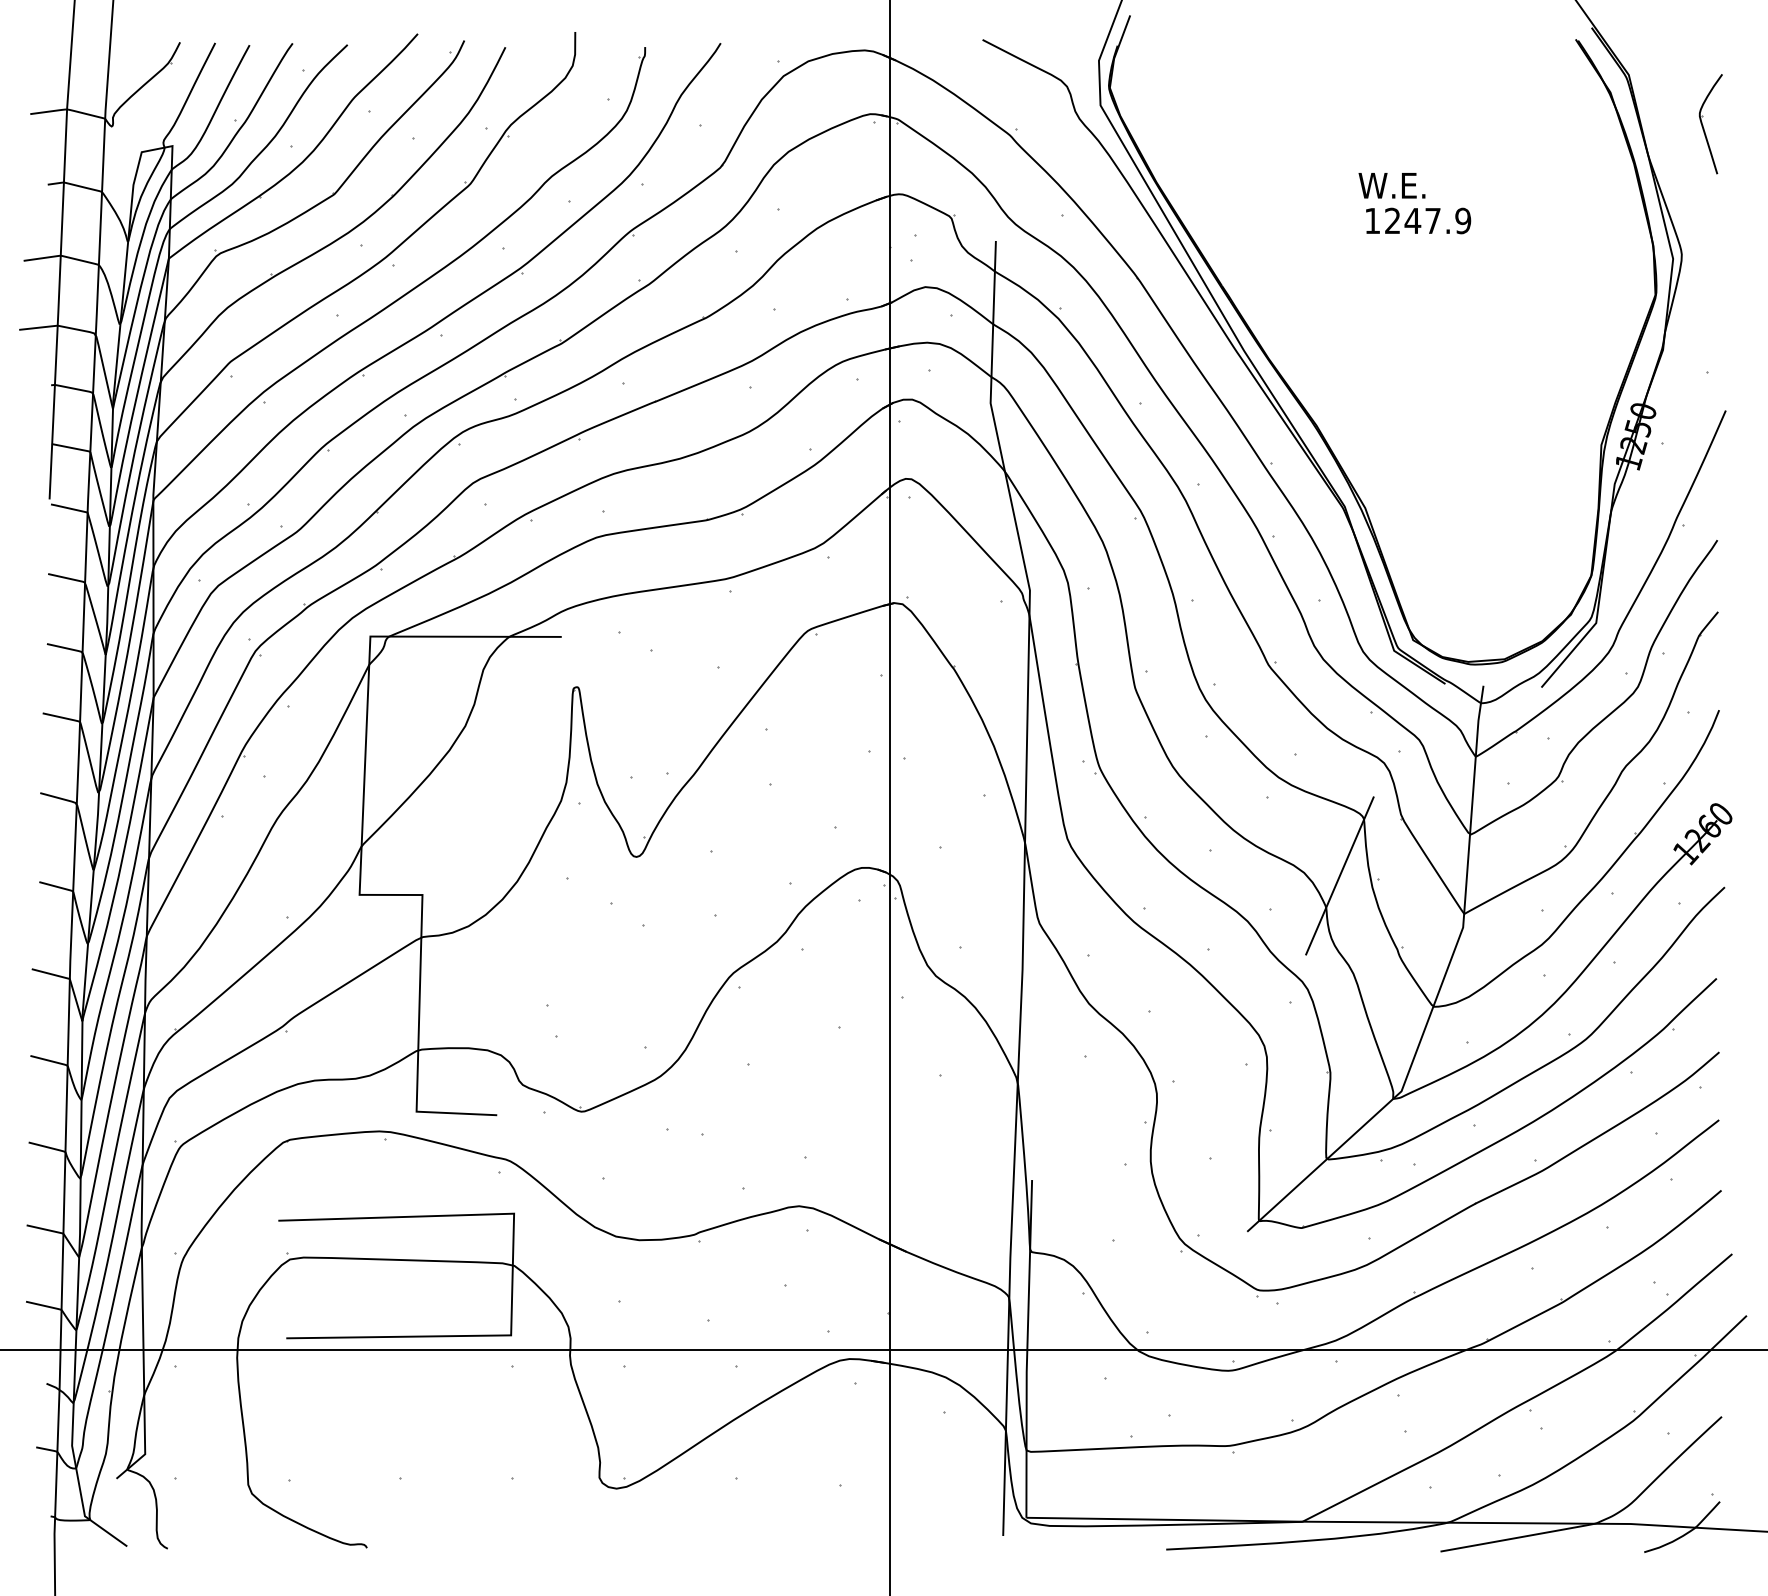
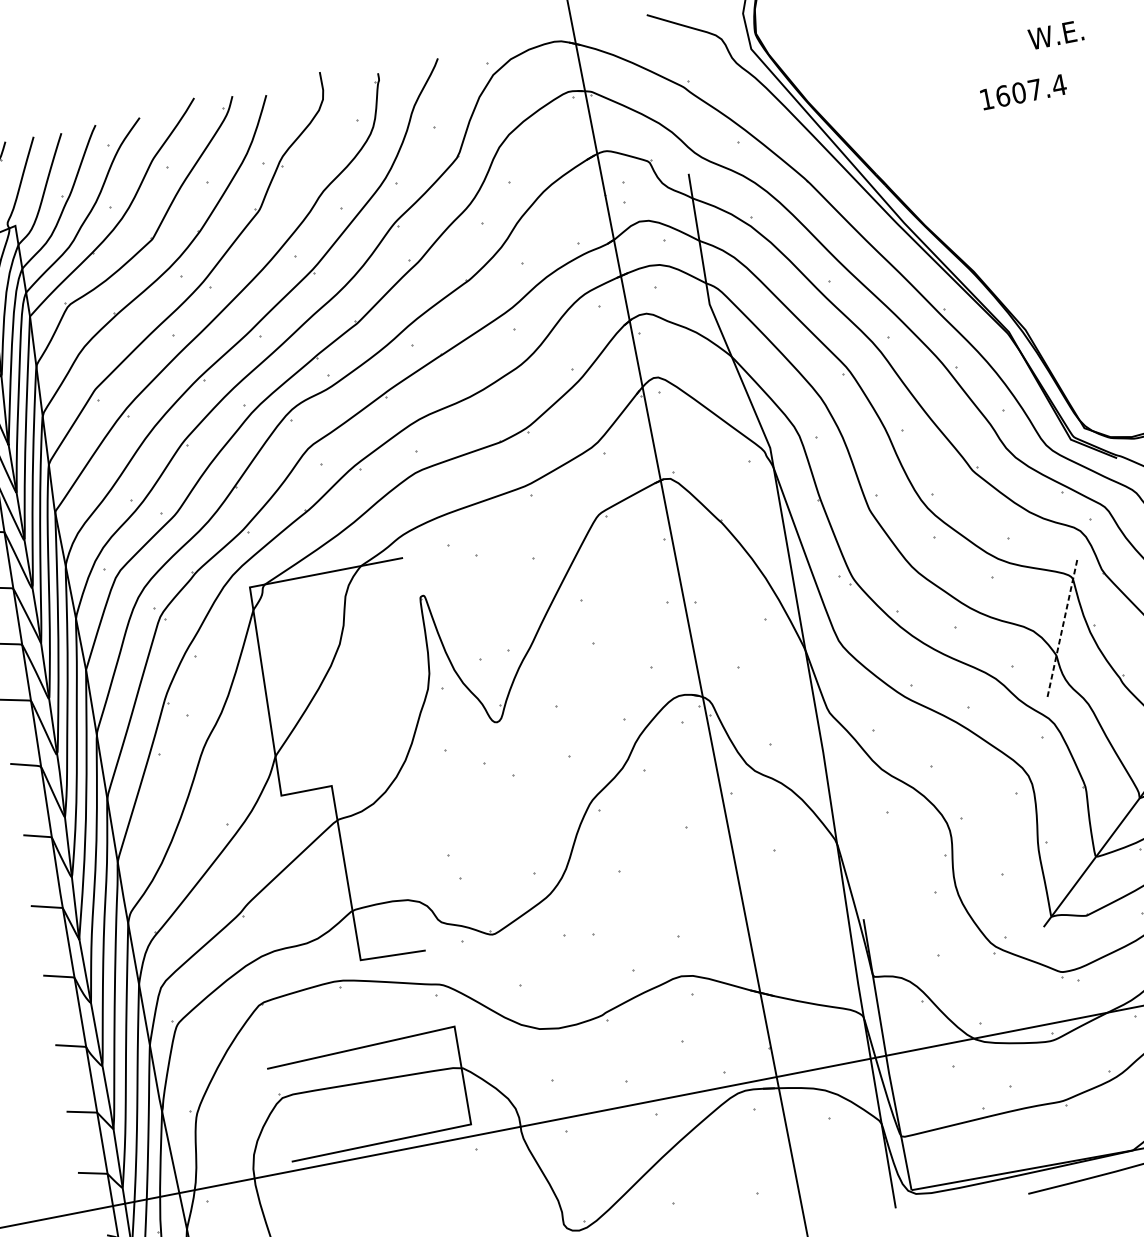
text: (1391, 185) -> (1055, 34), moved
text: (1428, 220) -> (1031, 90), 1247.9 -> 1607.4
line: (1340, 875) -> (1062, 627), solid -> dashed

